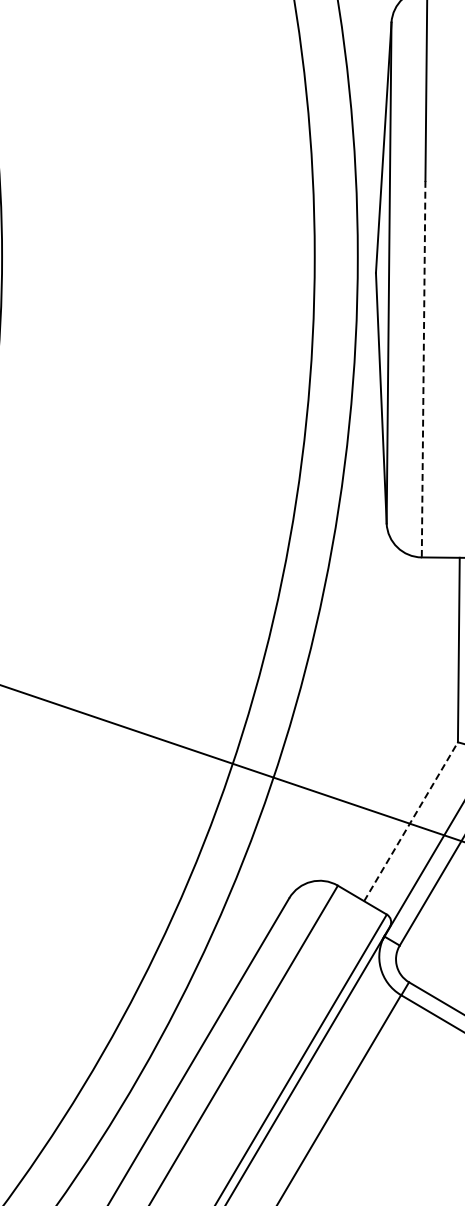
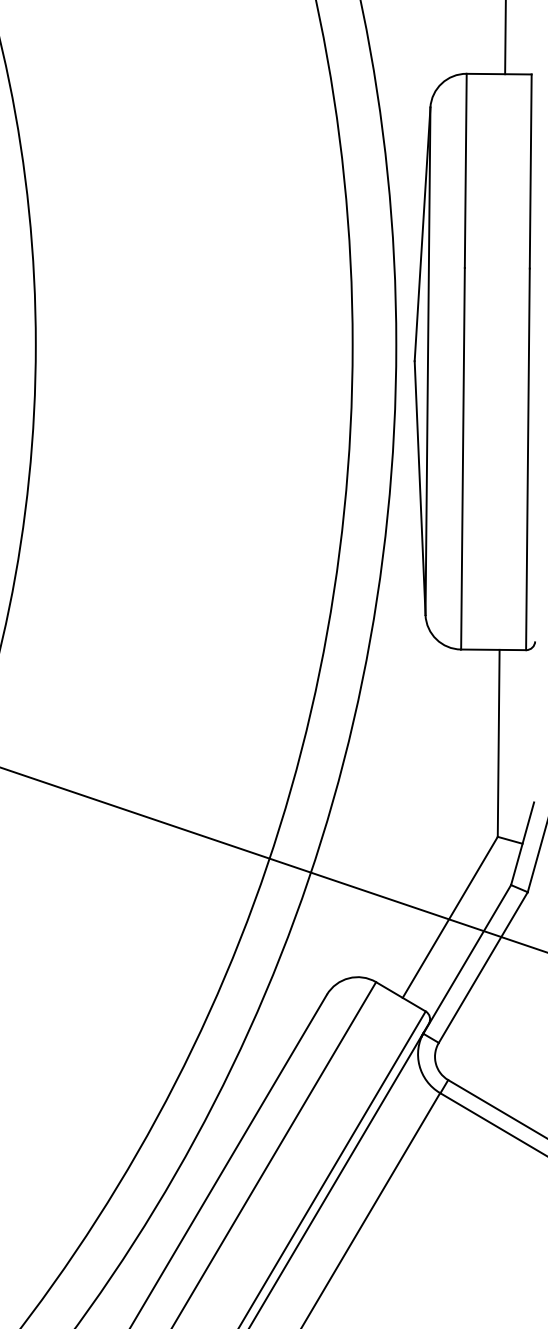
line: (423, 368) -> (462, 458), dashed -> solid
line: (411, 820) -> (450, 916), dashed -> solid

